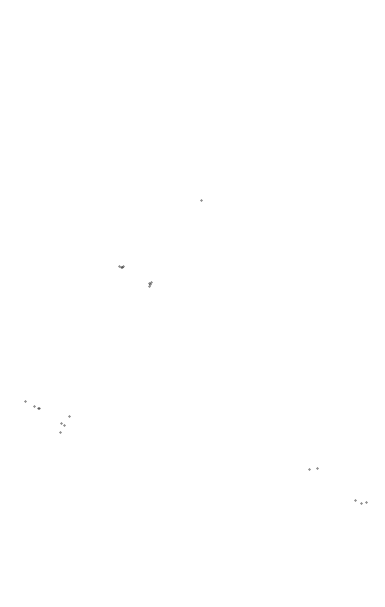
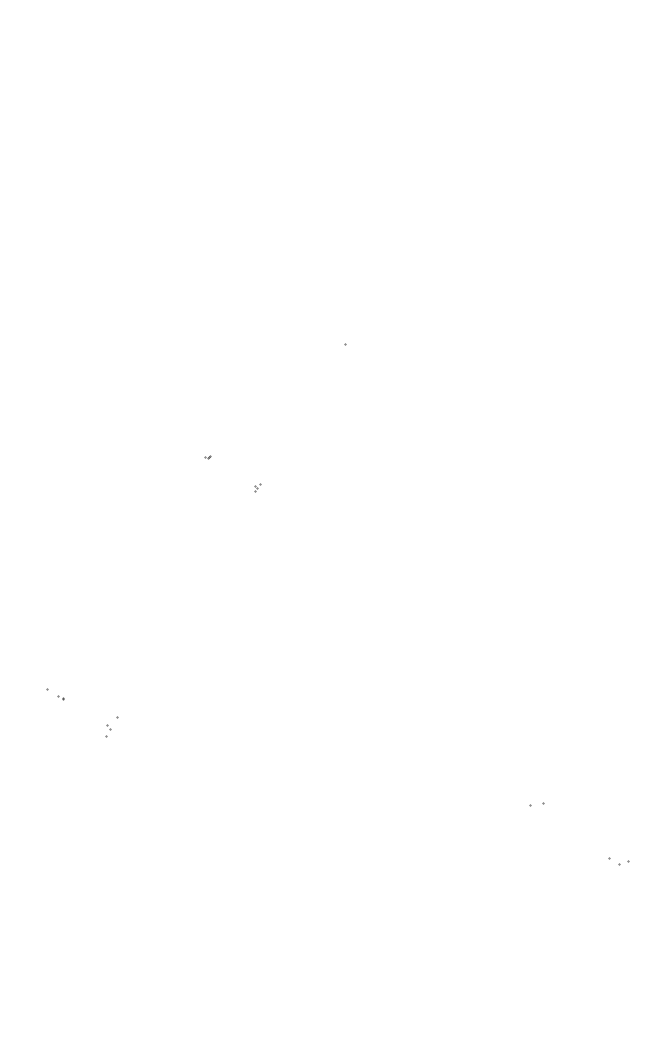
part: (32, 404) -> (55, 693), size x0.71
part: (65, 423) -> (112, 726), size x0.71

